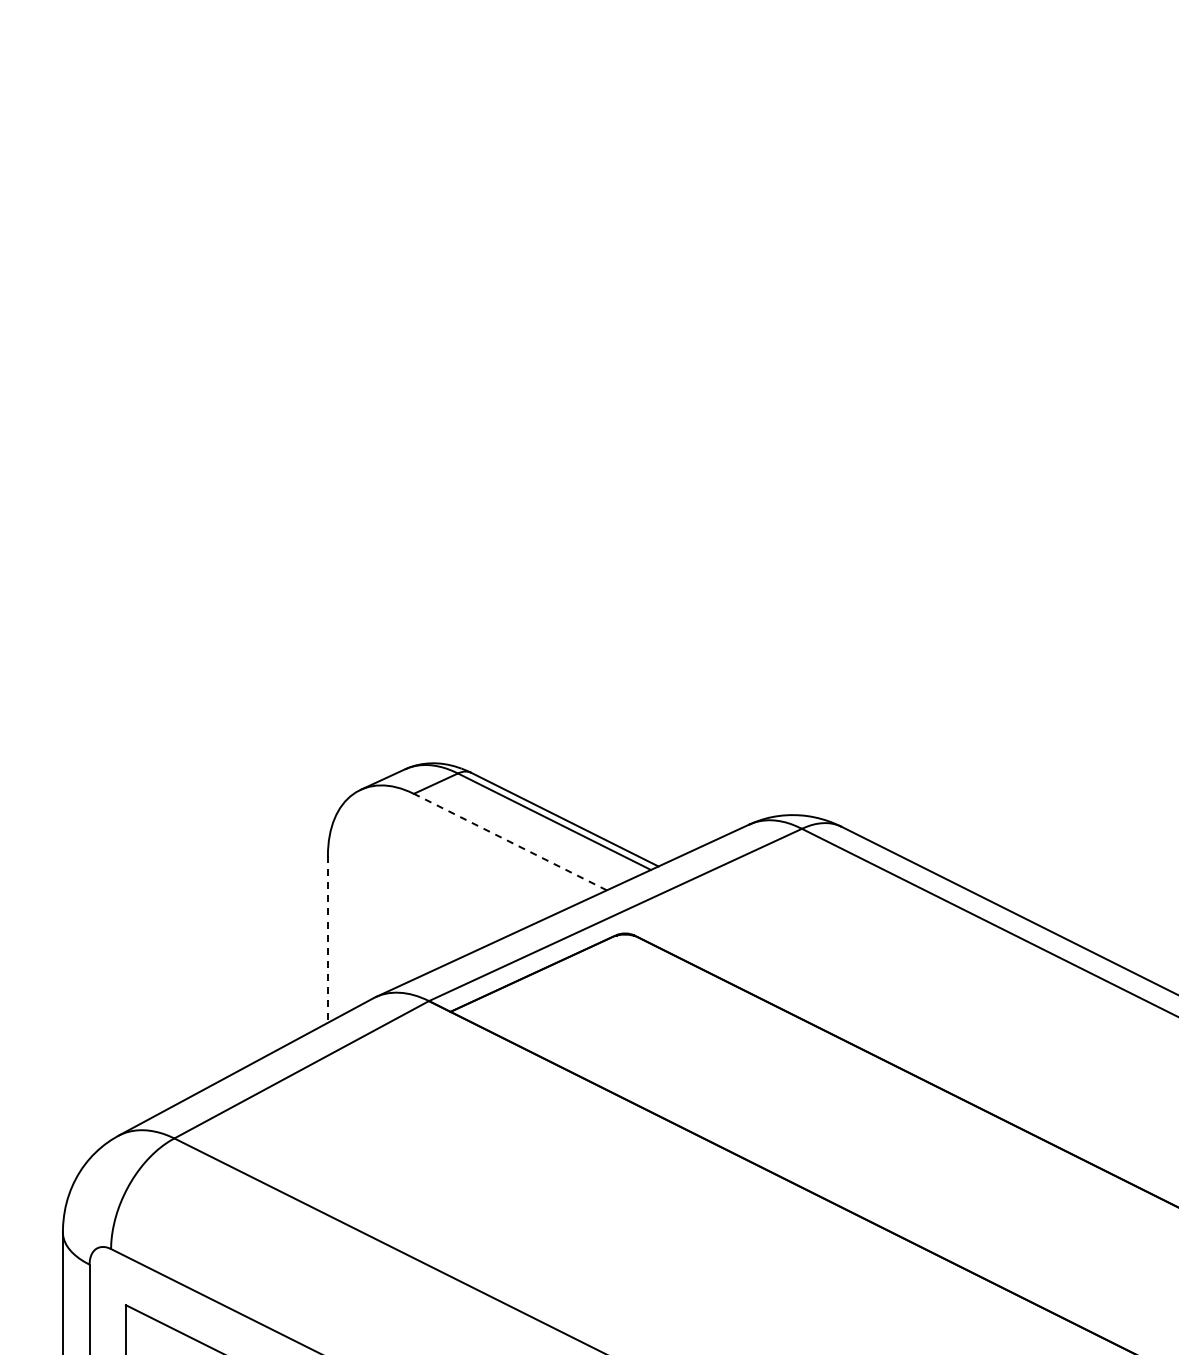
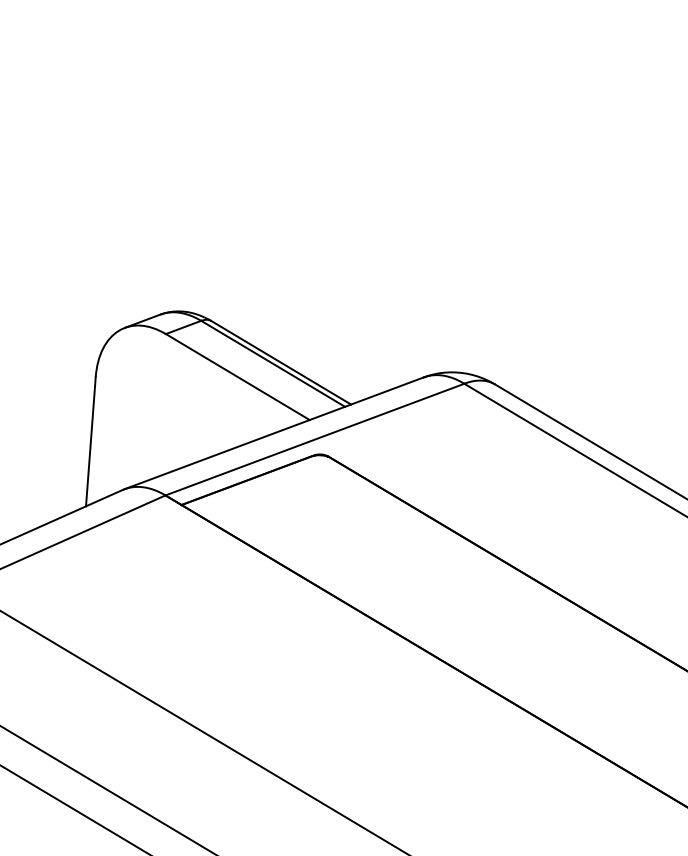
line: (510, 842) -> (237, 377), dashed -> solid
line: (327, 939) -> (90, 441), dashed -> solid

